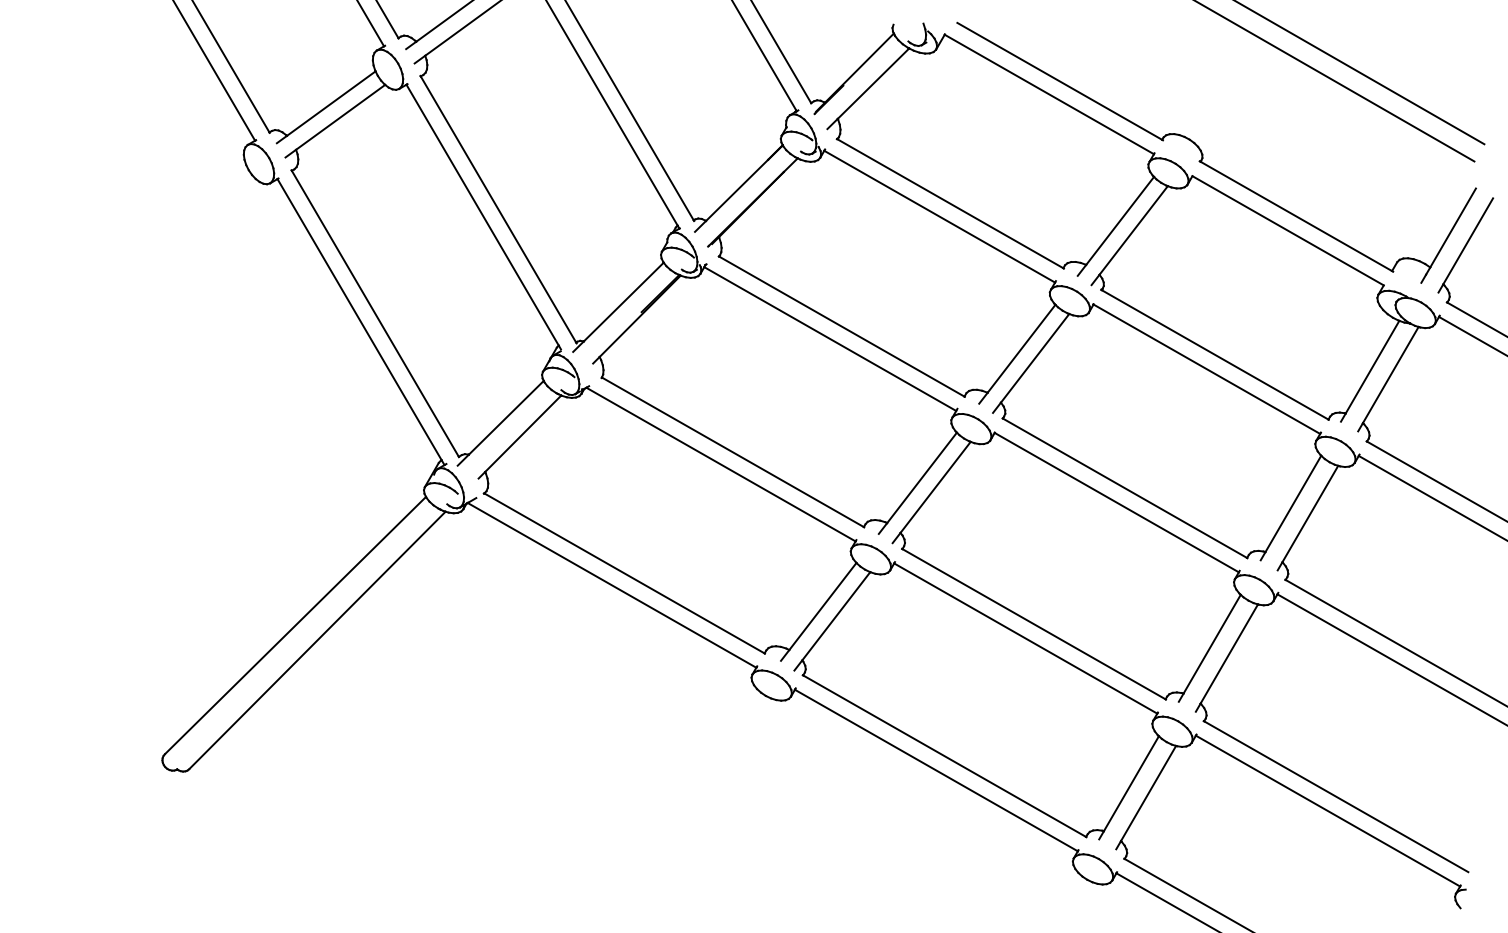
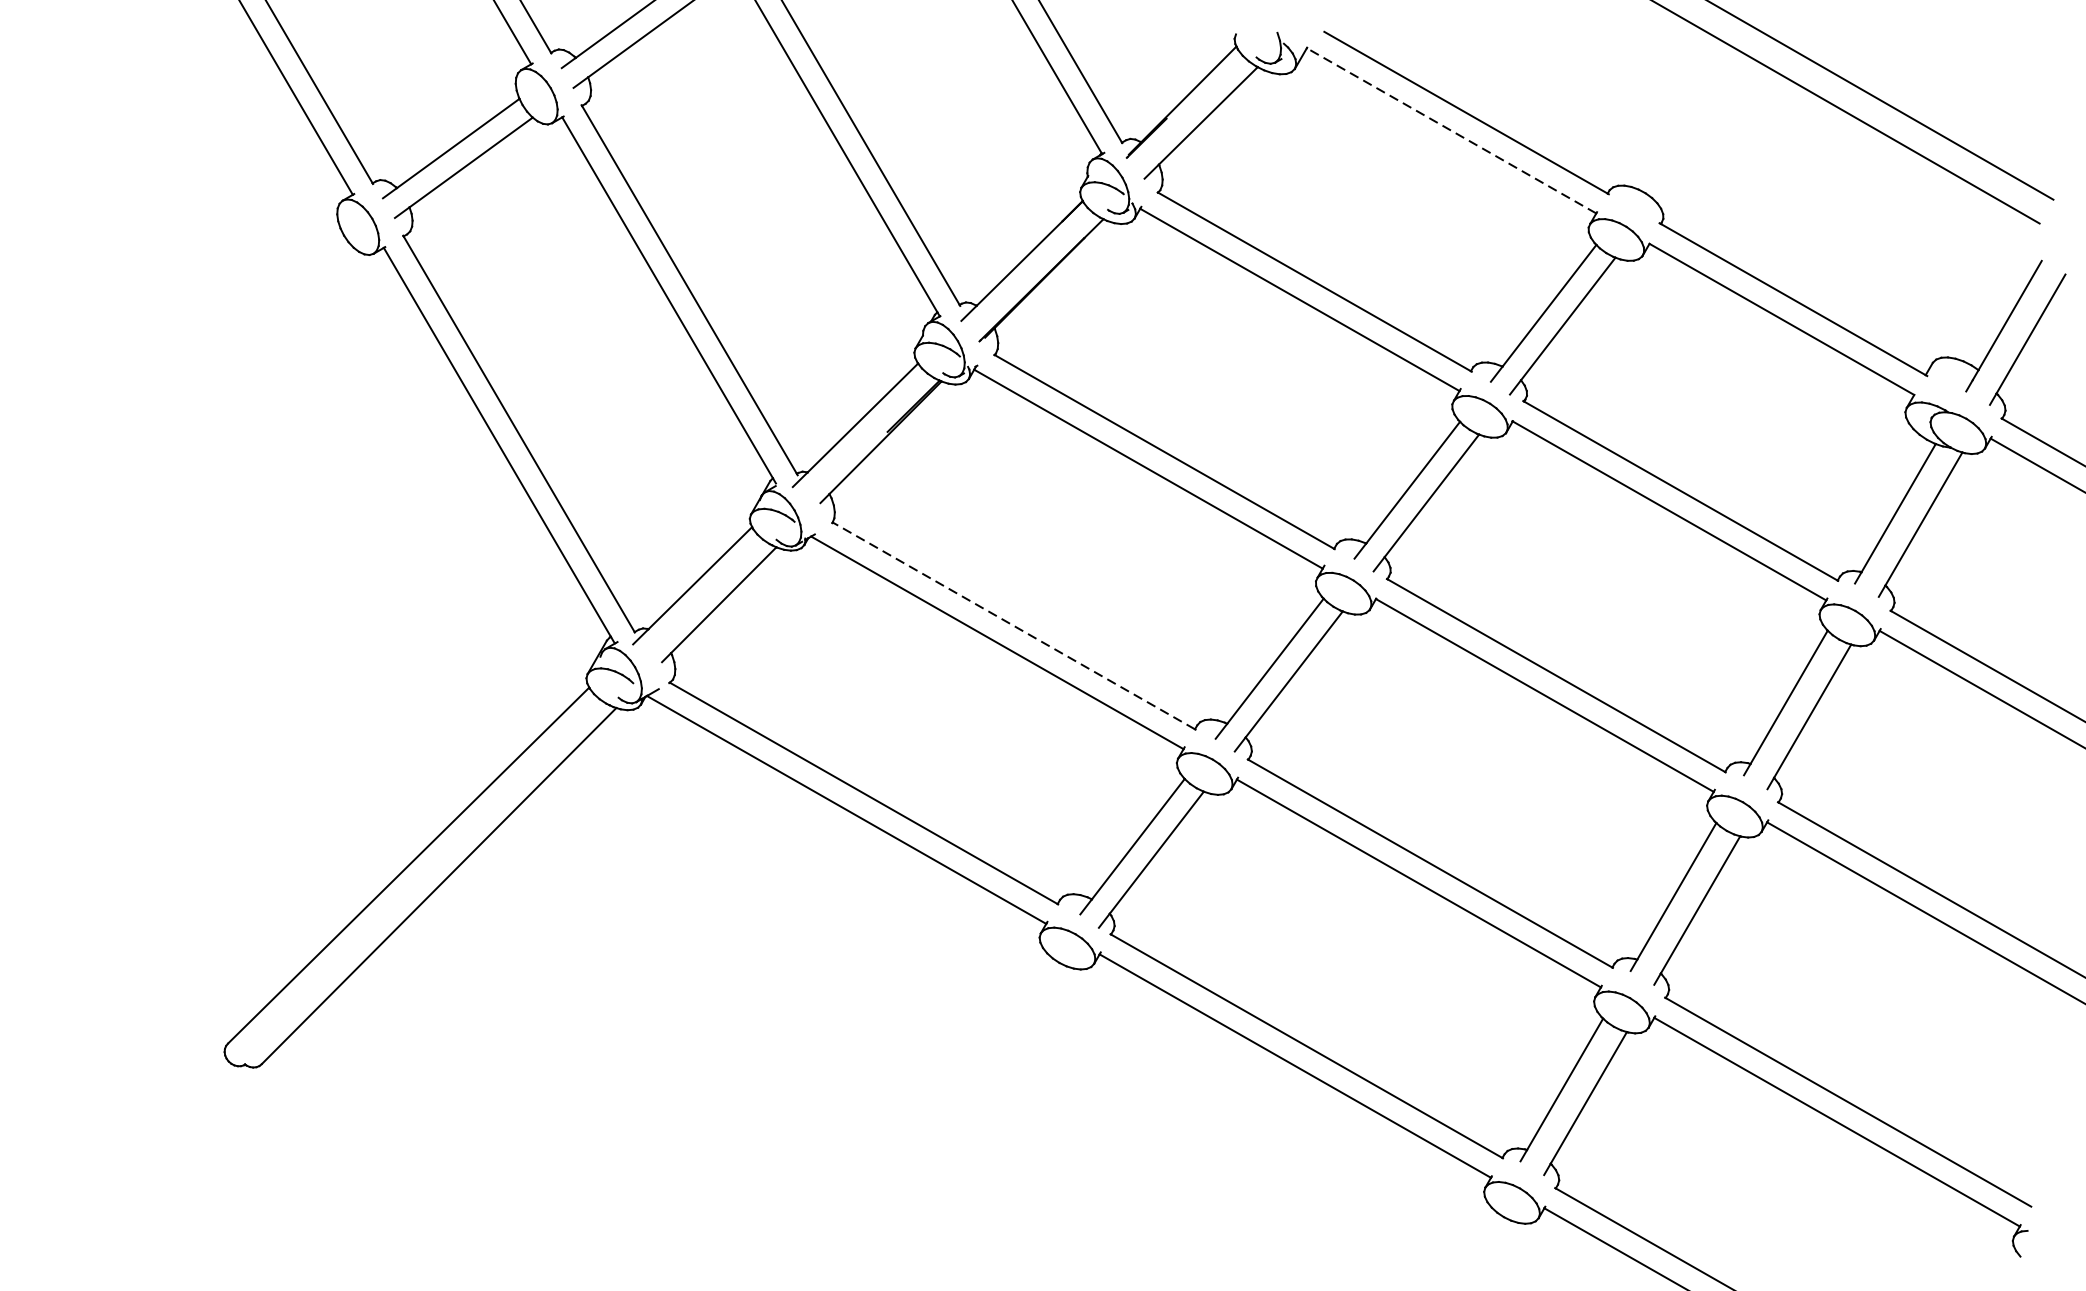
line: (1048, 94) -> (1450, 130), solid -> dashed
line: (732, 452) -> (1013, 626), solid -> dashed

